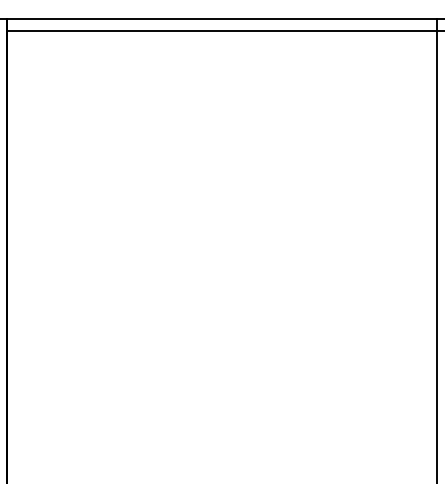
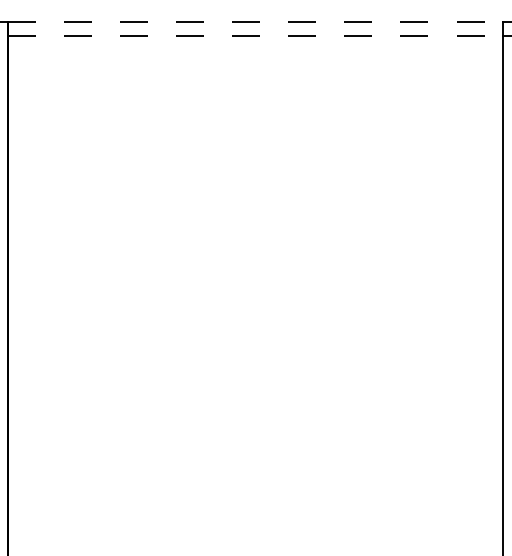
line: (222, 18) -> (256, 21), solid -> dashed
line: (222, 31) -> (256, 36), solid -> dashed

